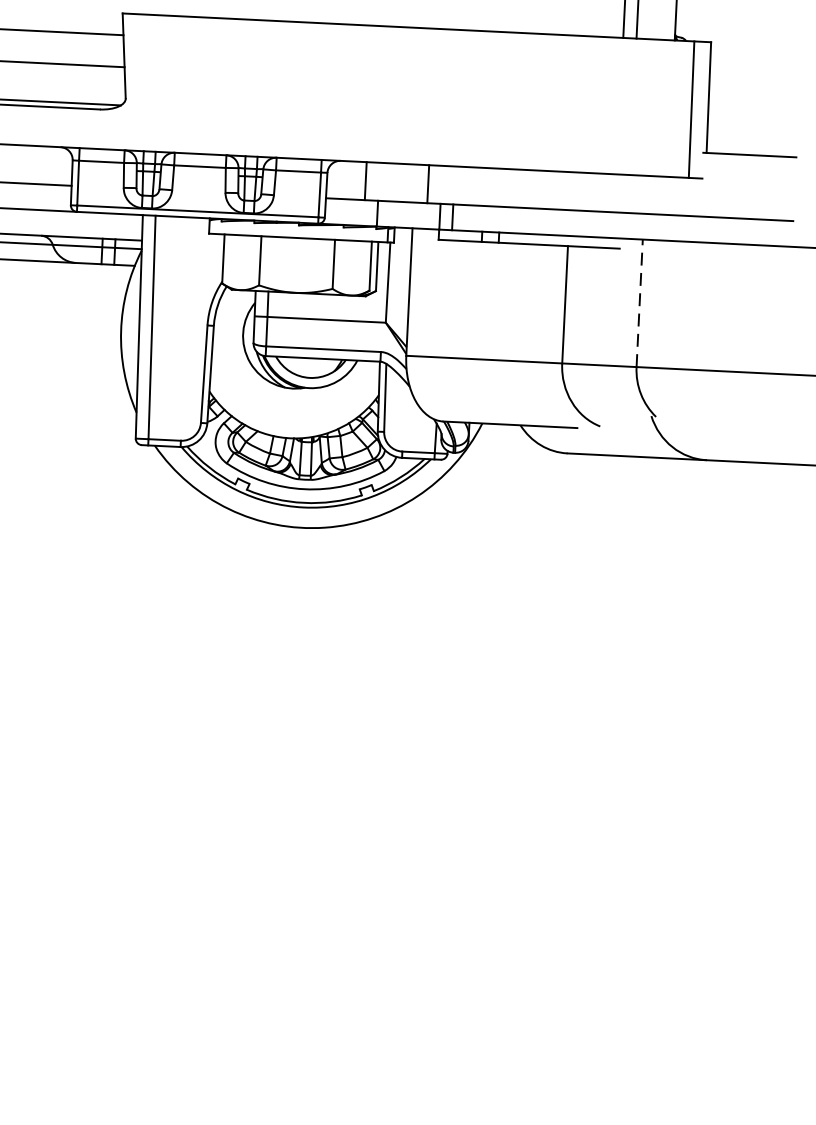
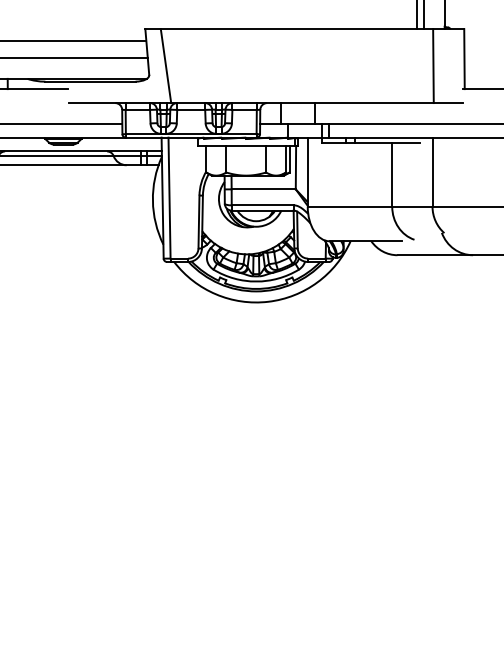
line: (156, 84) -> (165, 66), added
line: (691, 110) -> (433, 66), moved
line: (639, 303) -> (432, 172), dashed -> solid

